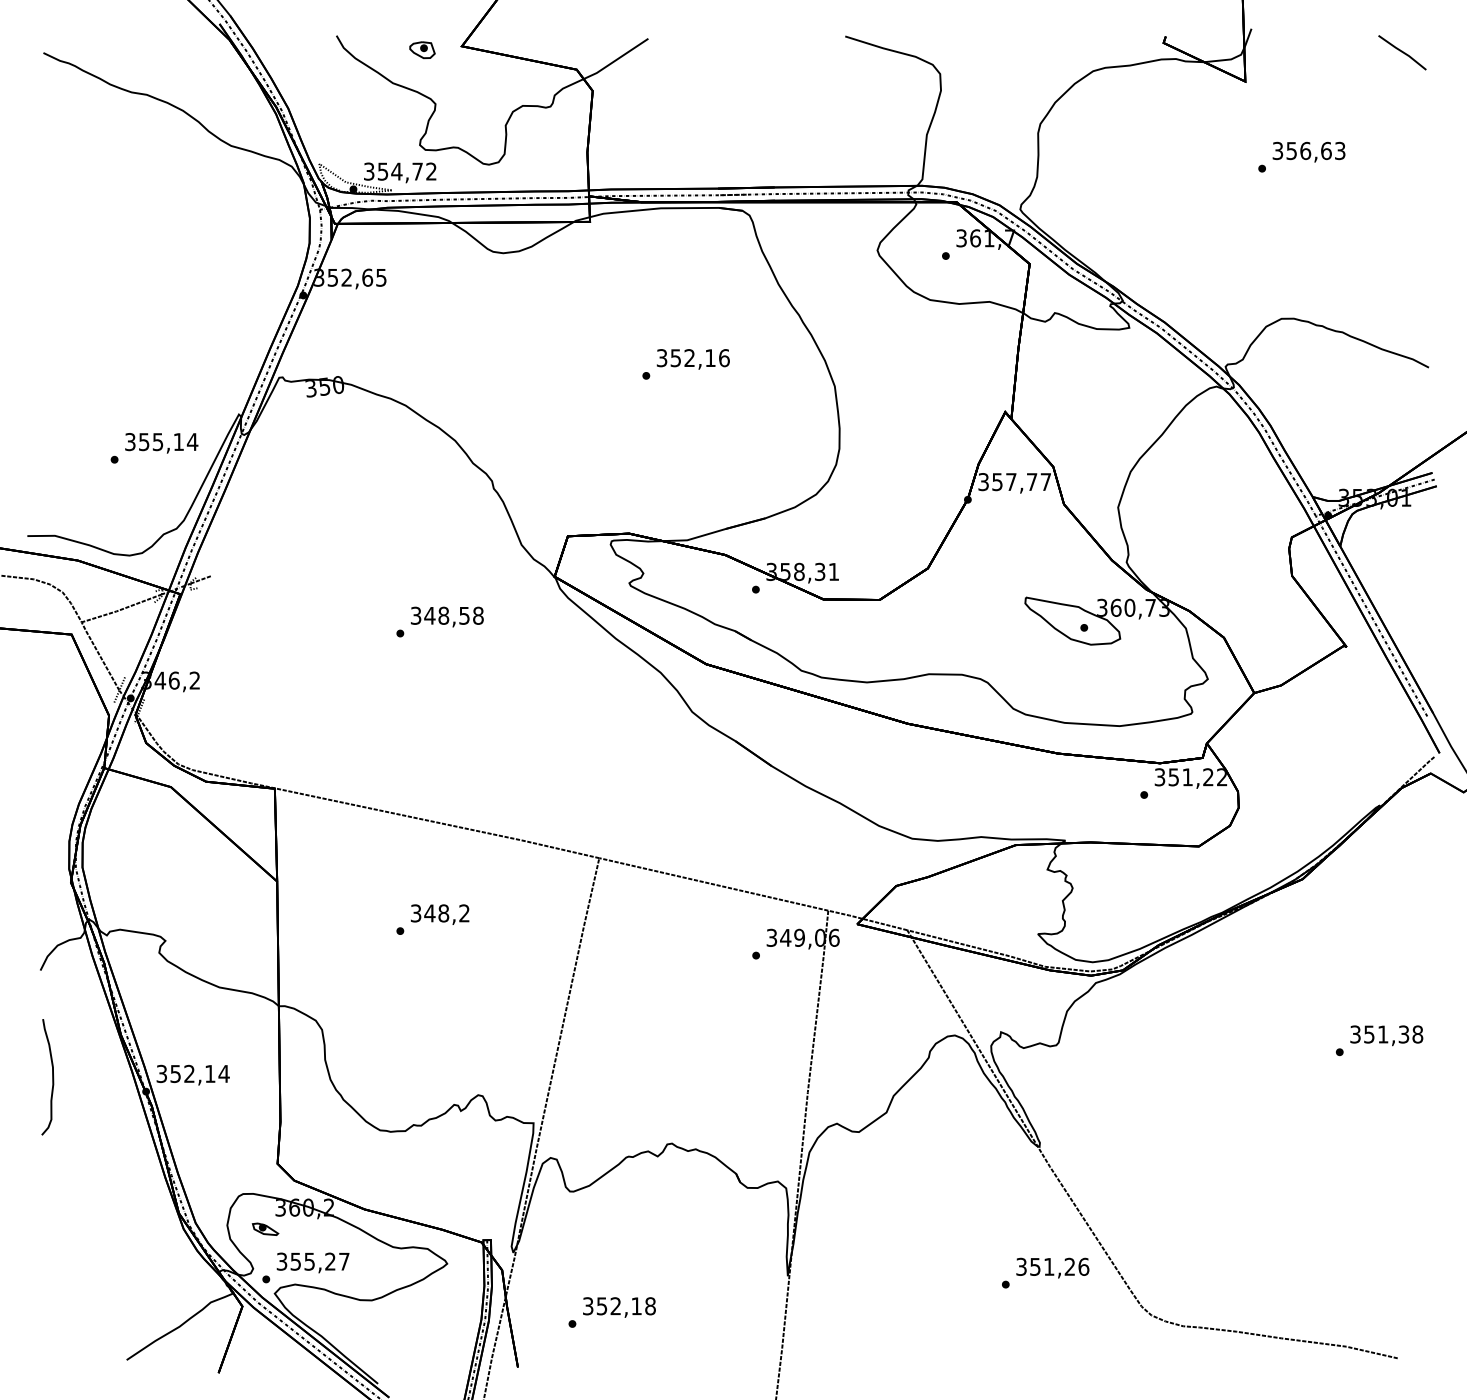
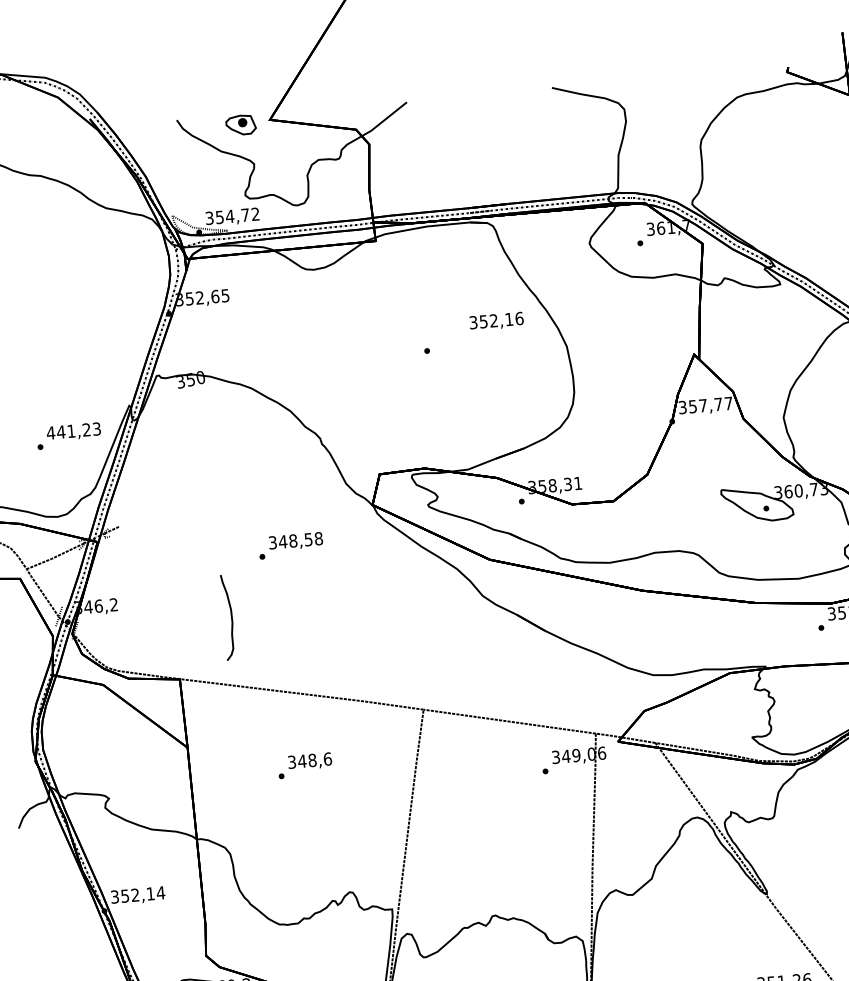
part: (422, 50) -> (241, 125), size x1.6
text: (692, 359) -> (496, 321), moved
text: (161, 442) -> (73, 431), 355,14 -> 441,23
text: (464, 913) -> (327, 759), 348,2 -> 348,6
curve: (52, 1077) -> (231, 617), moved

